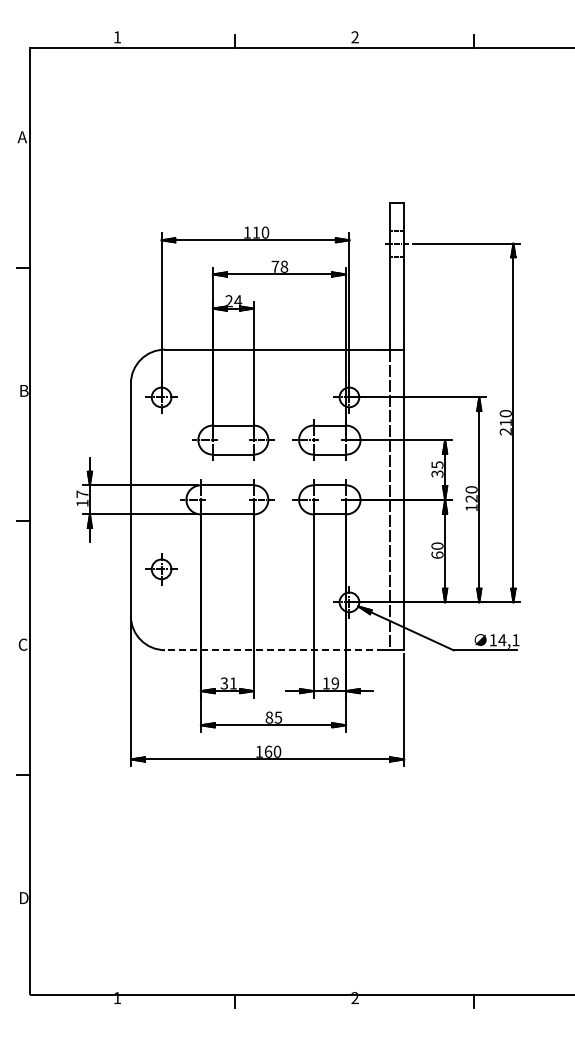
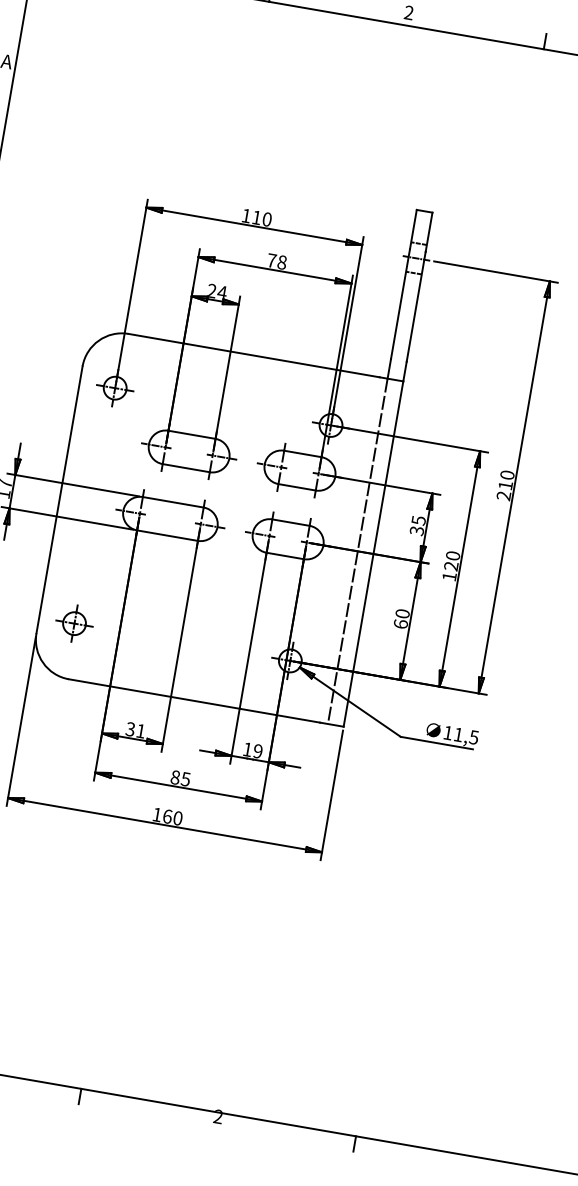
part: (161, 569) -> (74, 623), moved
text: (508, 640) -> (465, 736), 14,1 -> 11,5
line: (273, 650) -> (193, 701), dashed -> solid

